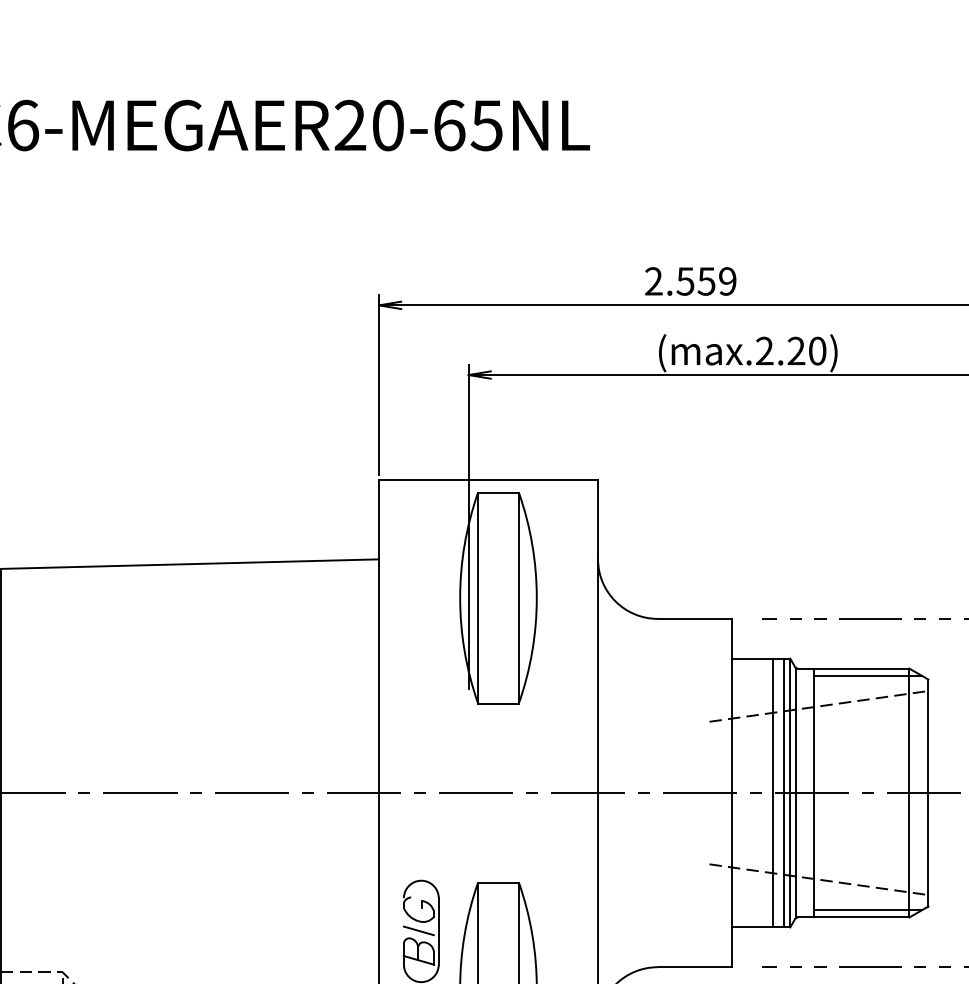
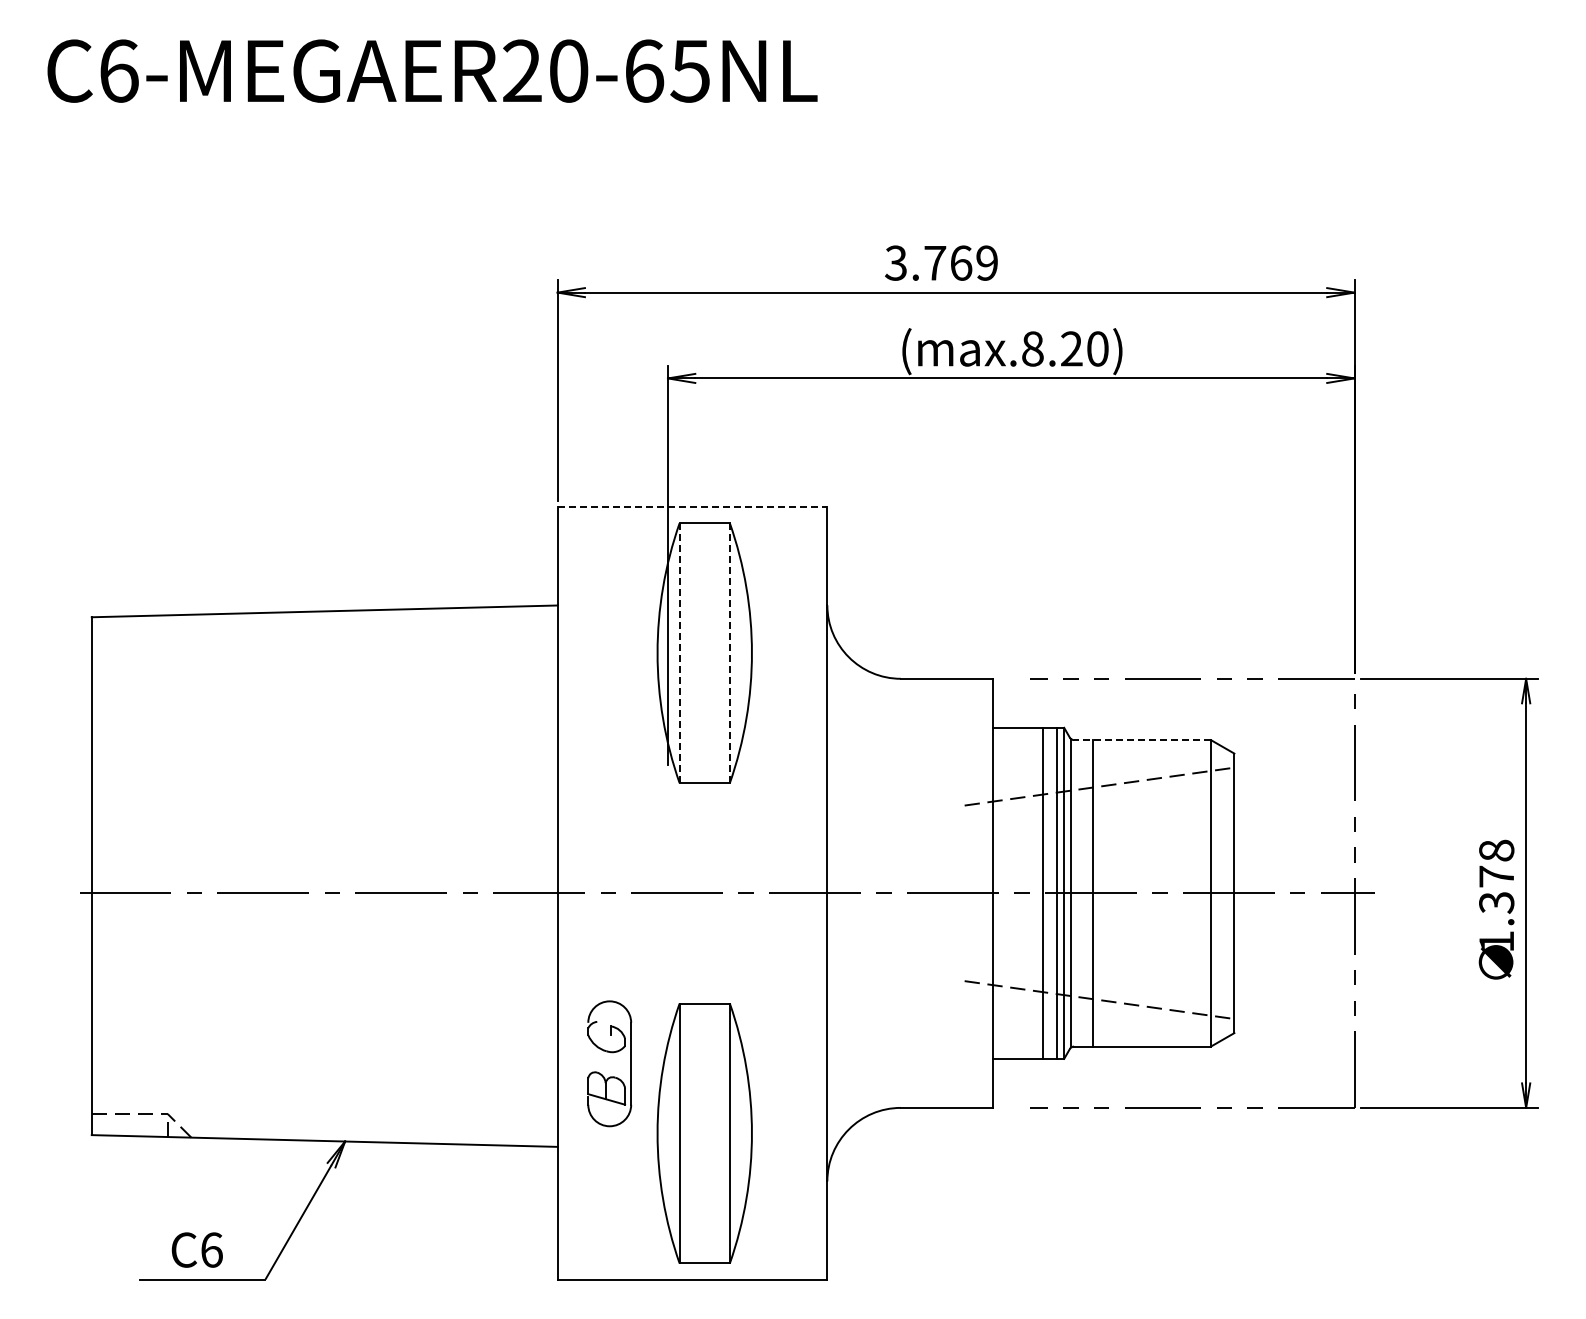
text: (680, 280) -> (928, 262), 2.559 -> 3.769
text: (764, 350) -> (1032, 348), (max.2.20) -> (max.8.20)
line: (488, 479) -> (692, 507), solid -> dashed
line: (477, 598) -> (679, 653), solid -> dashed
line: (518, 598) -> (729, 653), solid -> dashed
line: (853, 668) -> (1142, 740), solid -> dashed
line: (867, 676) -> (1159, 749), removed
line: (867, 910) -> (1159, 1037), removed
line: (418, 930) -> (606, 1062), removed

